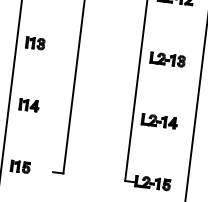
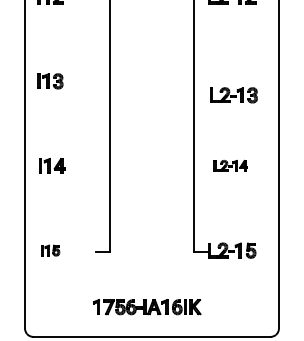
part: (167, 59) -> (233, 95), moved
part: (159, 120) -> (230, 165), size x0.7
part: (20, 166) -> (50, 250), size x0.7

